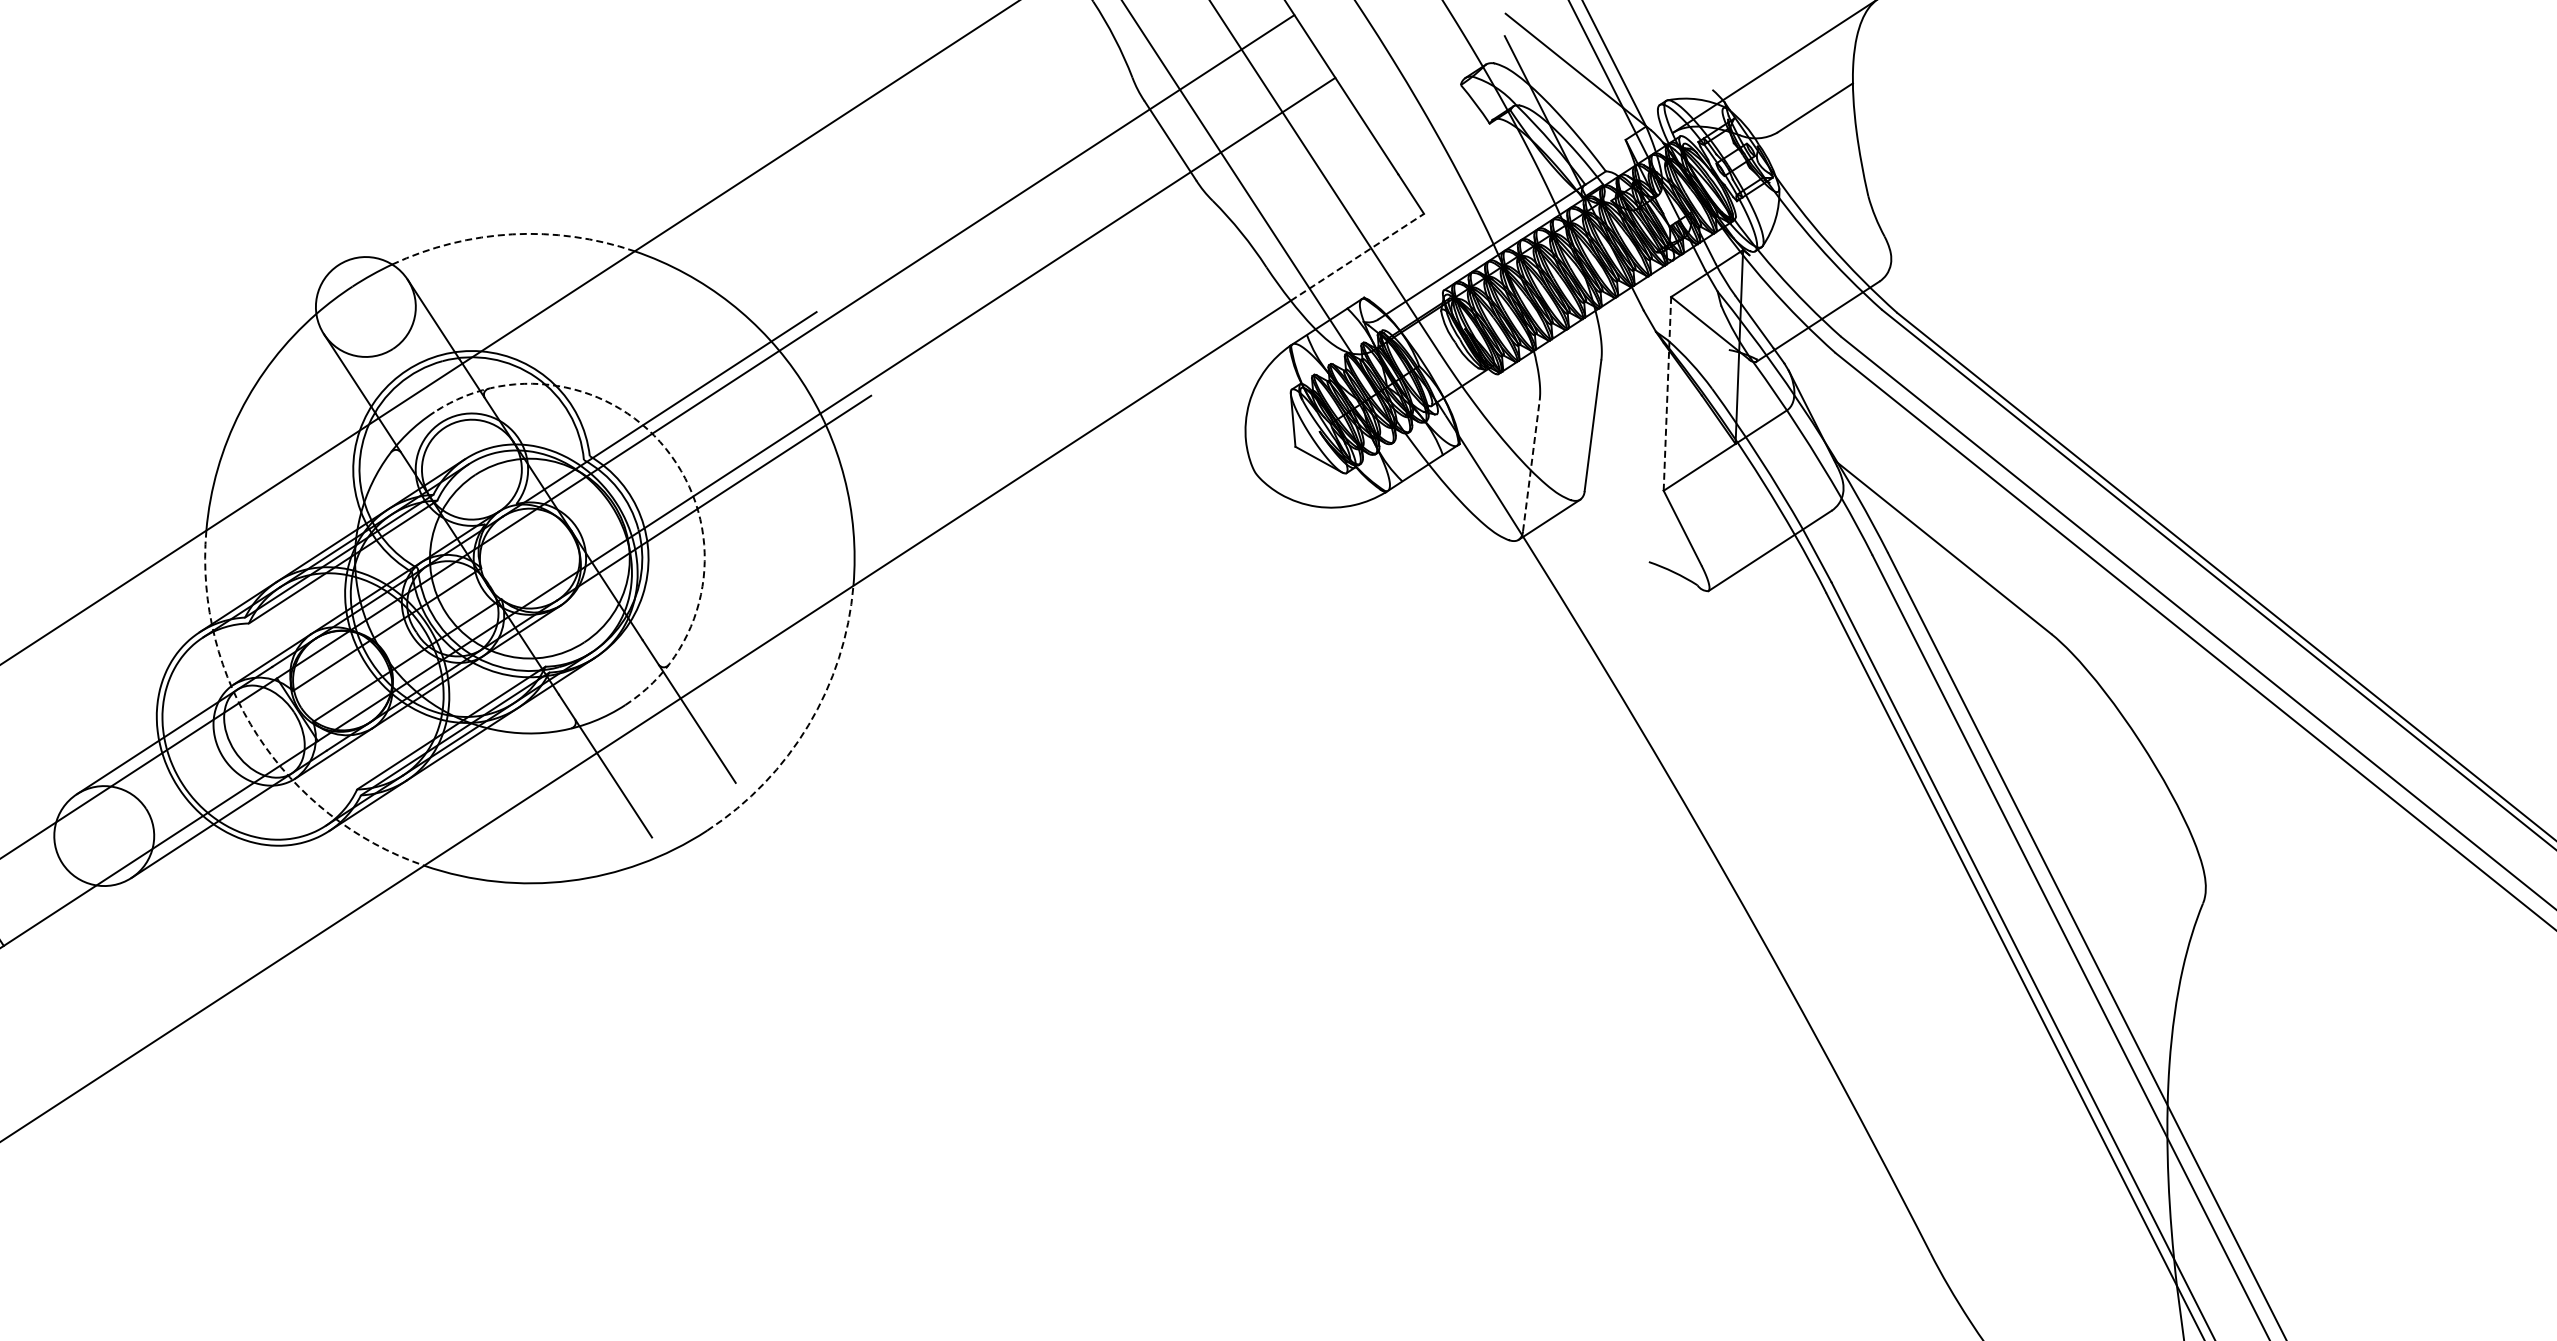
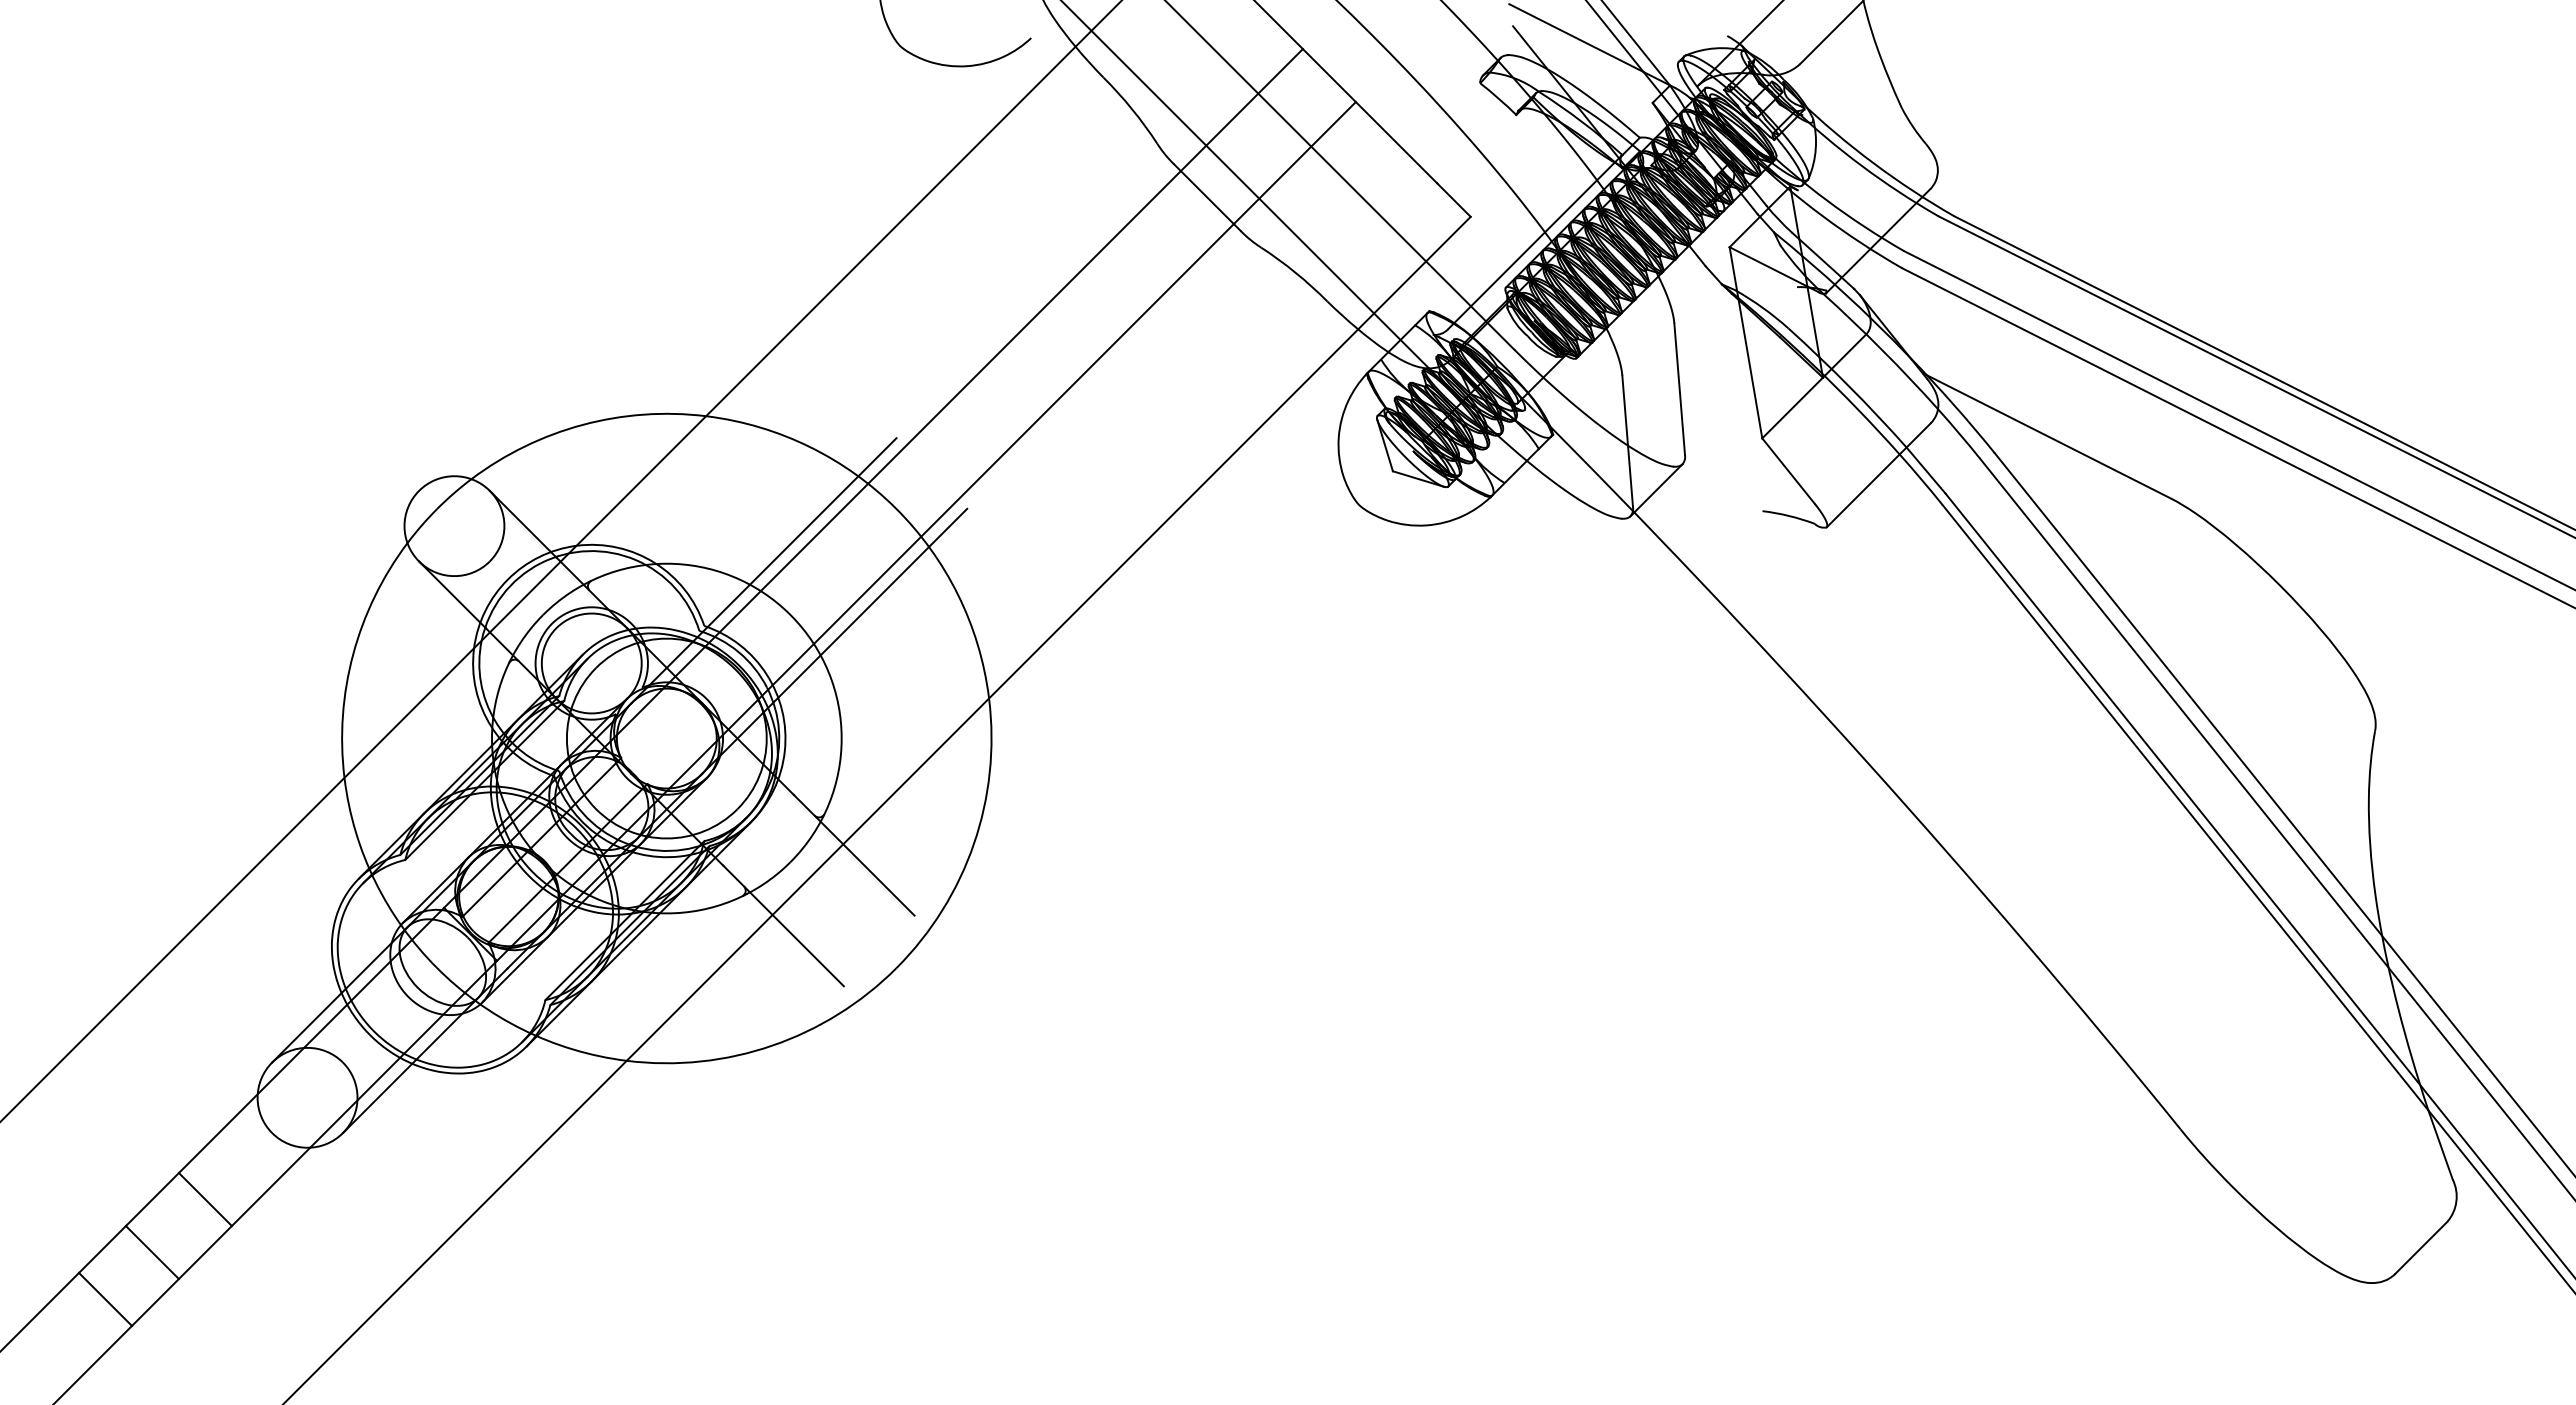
arc: (512, 233) -> (582, 424), dashed -> solid
line: (1357, 257) -> (1414, 273), dashed -> solid
line: (1667, 393) -> (1745, 342), dashed -> solid
arc: (676, 462) -> (790, 614), dashed -> solid
line: (1531, 466) -> (1627, 441), dashed -> solid
arc: (808, 725) -> (973, 844), dashed -> solid
arc: (257, 735) -> (436, 967), dashed -> solid

